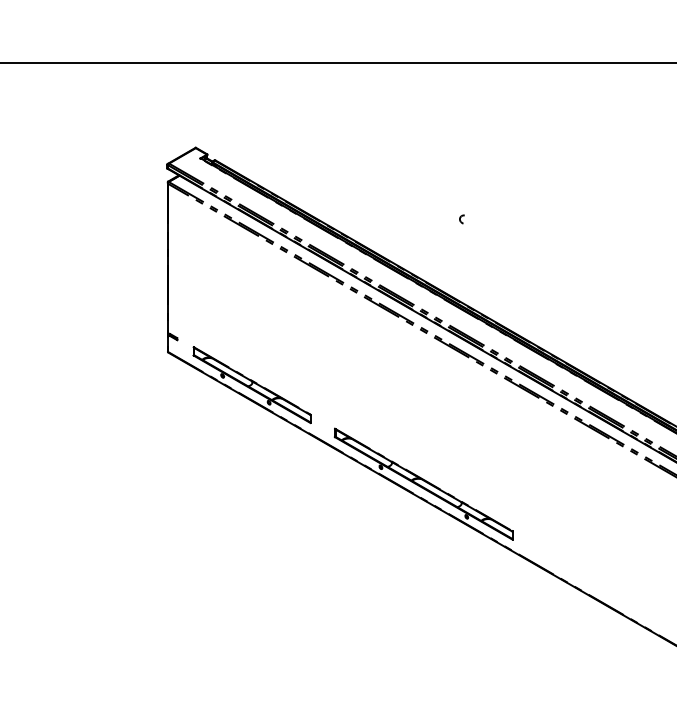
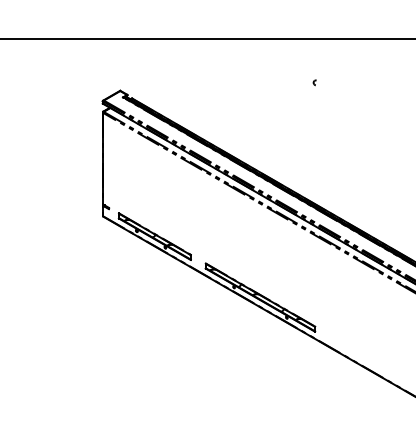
part: (461, 218) -> (314, 82), moved

